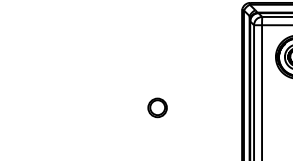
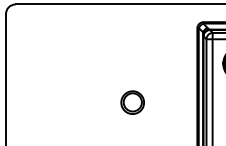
circle: (157, 107) -> (132, 102), size x1.6

